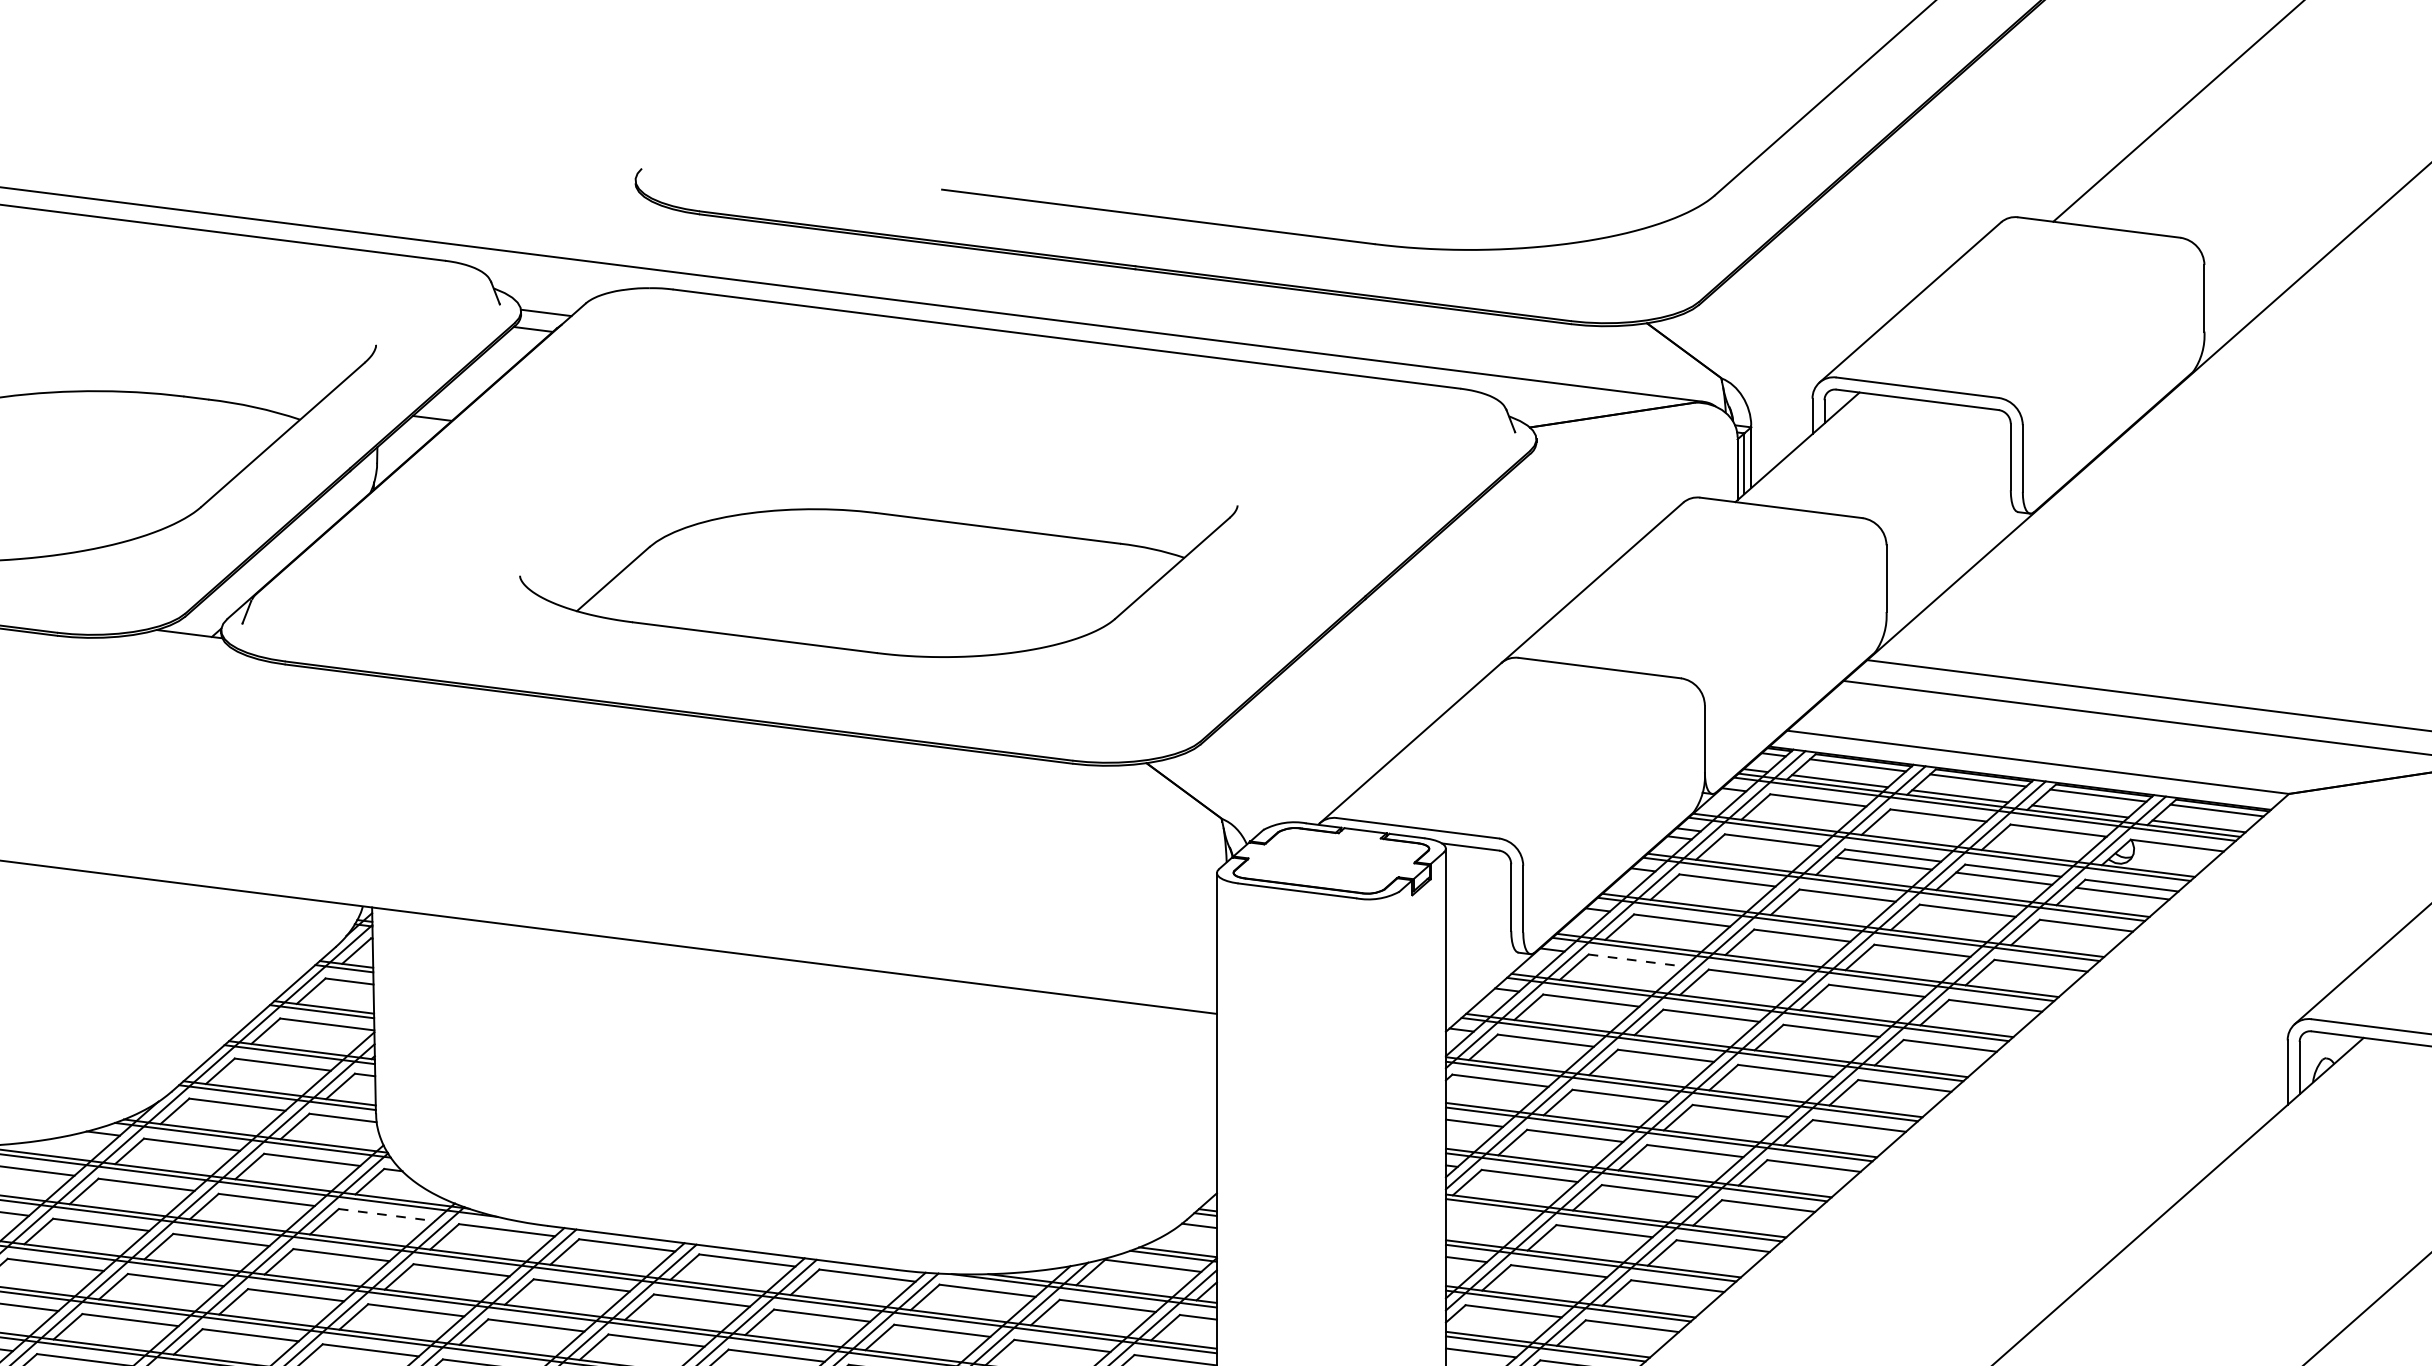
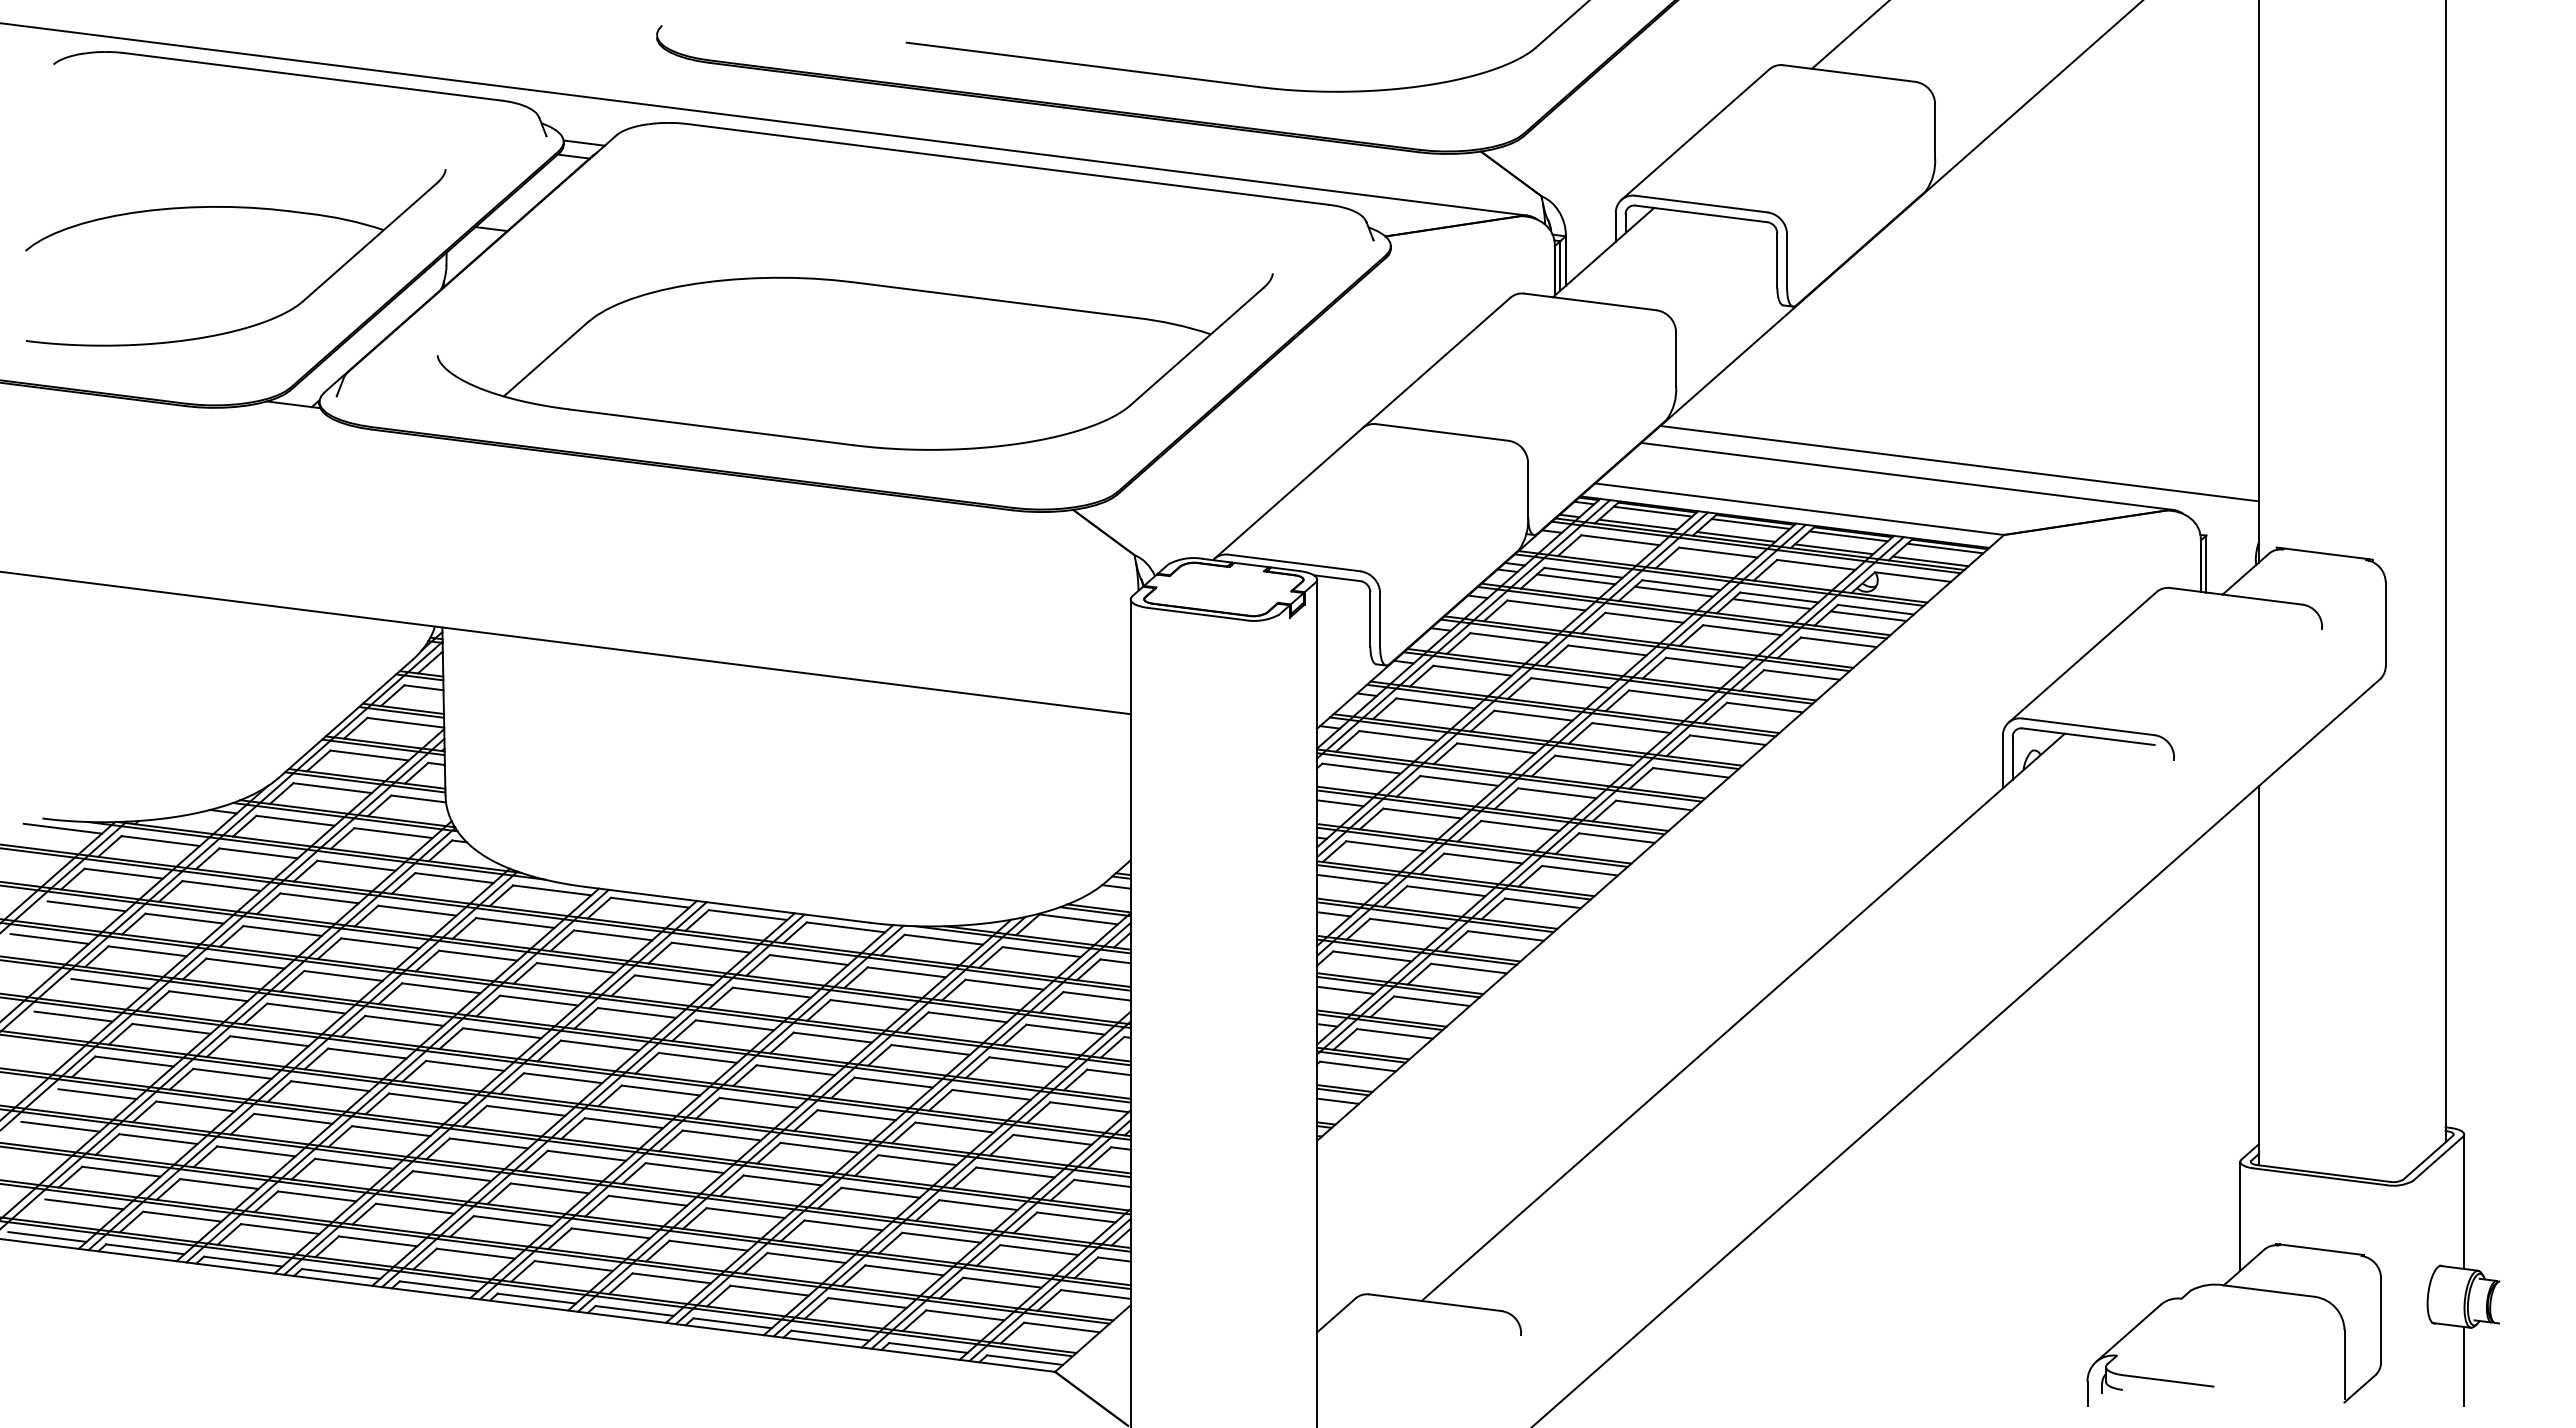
part: (878, 580) -> (854, 361), size x1.43
line: (1764, 848) -> (1576, 579), added
line: (1637, 960) -> (1473, 670), dashed -> solid
line: (387, 1215) -> (454, 878), dashed -> solid
line: (1489, 1215) -> (1352, 878), added

